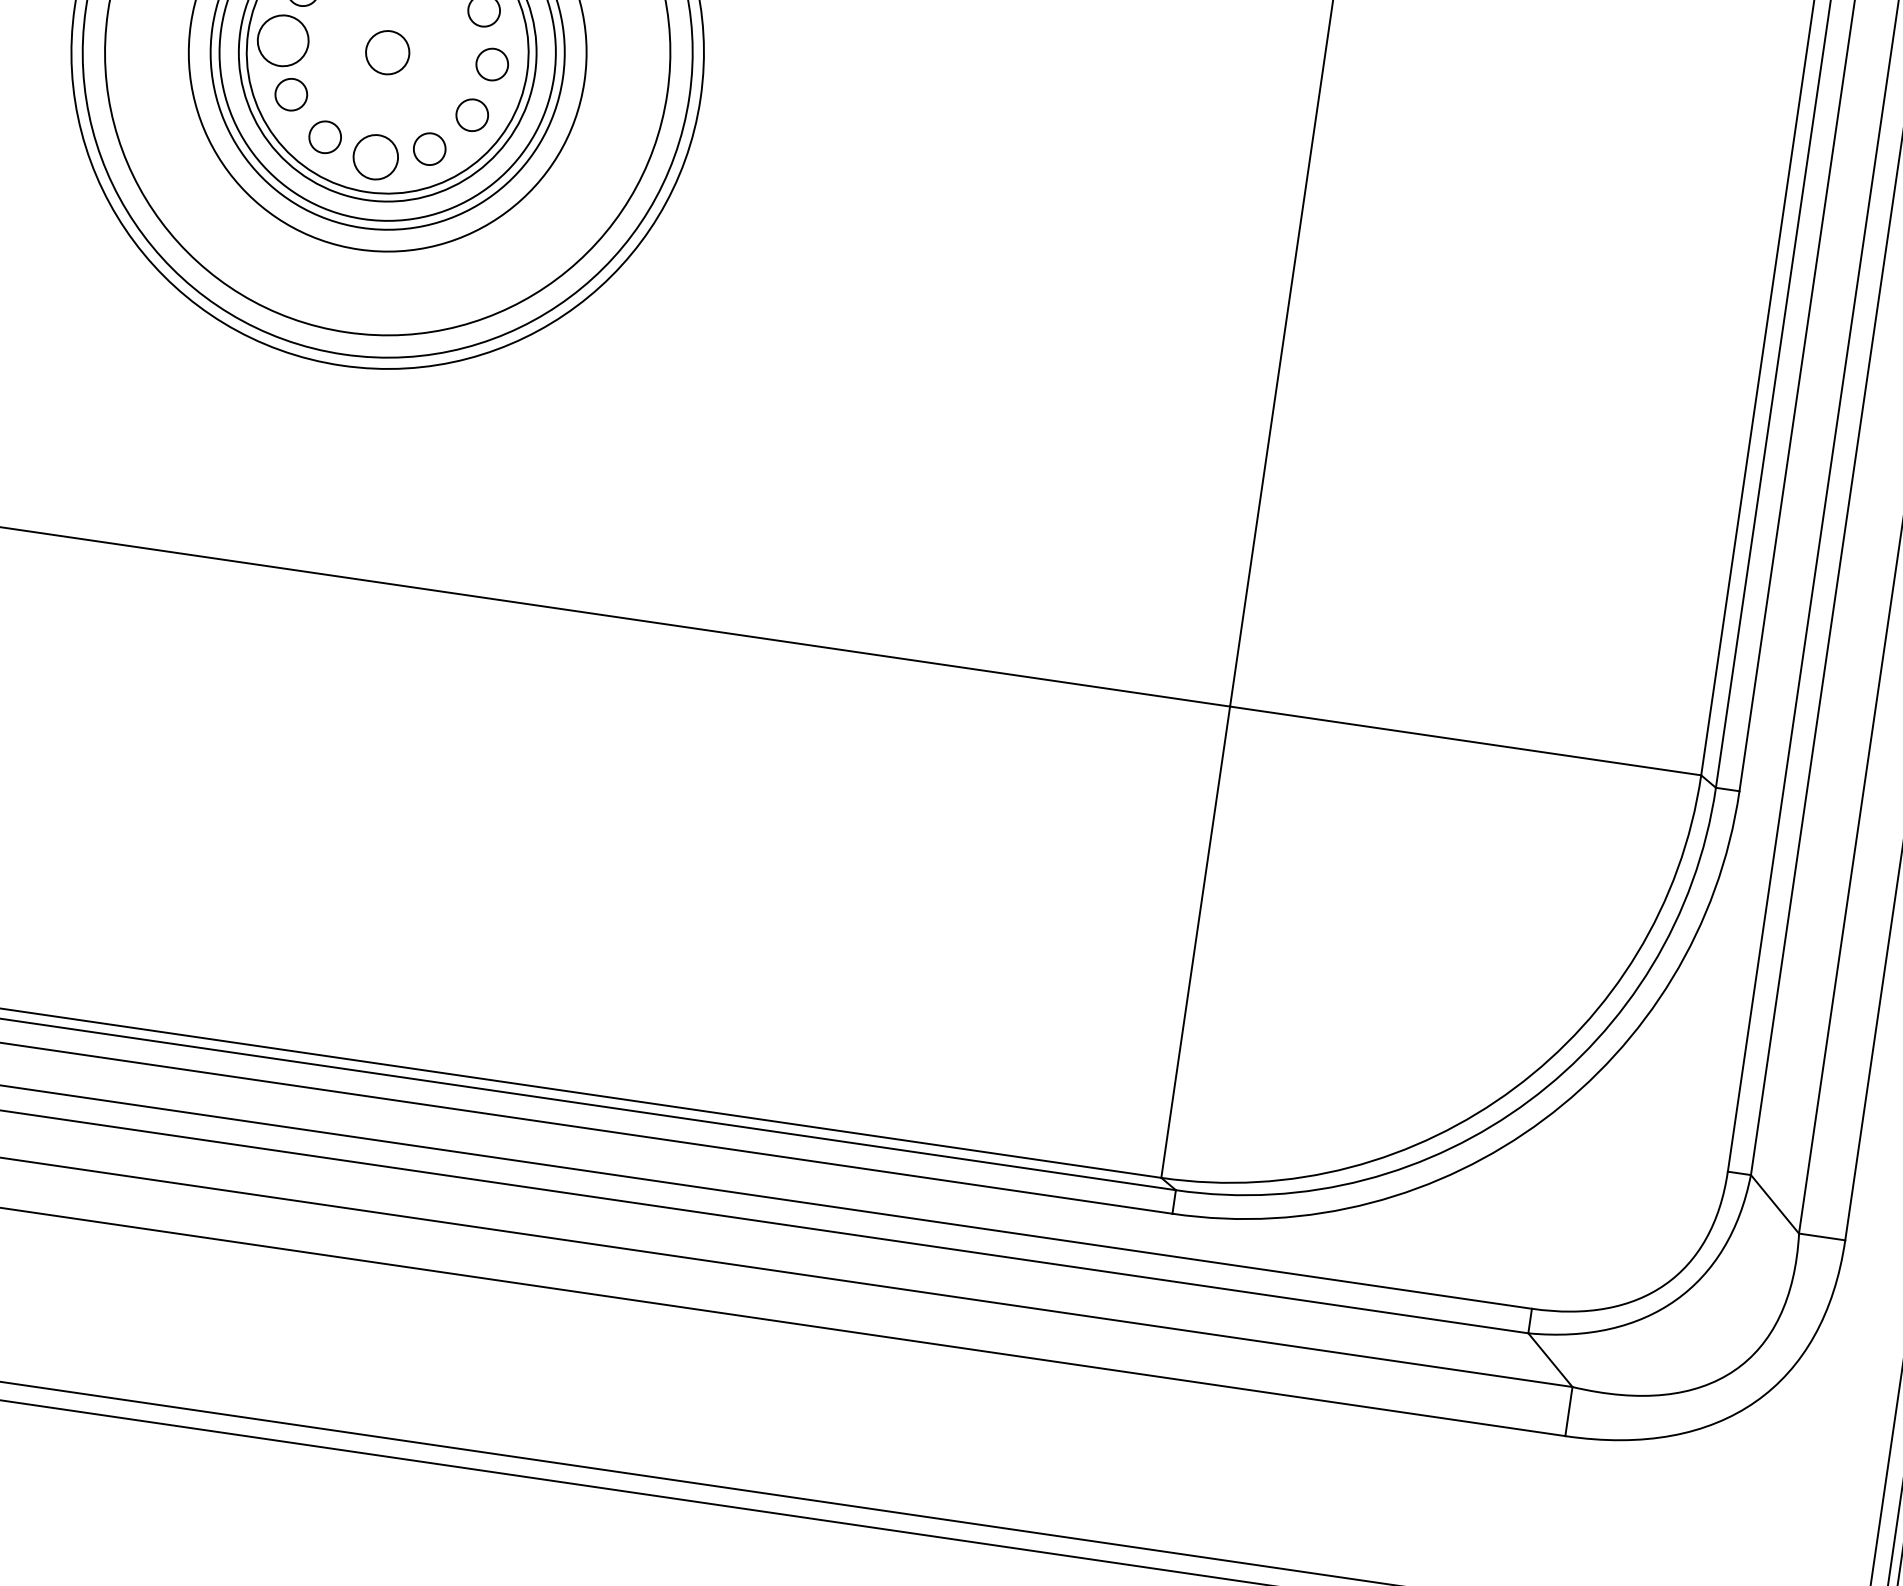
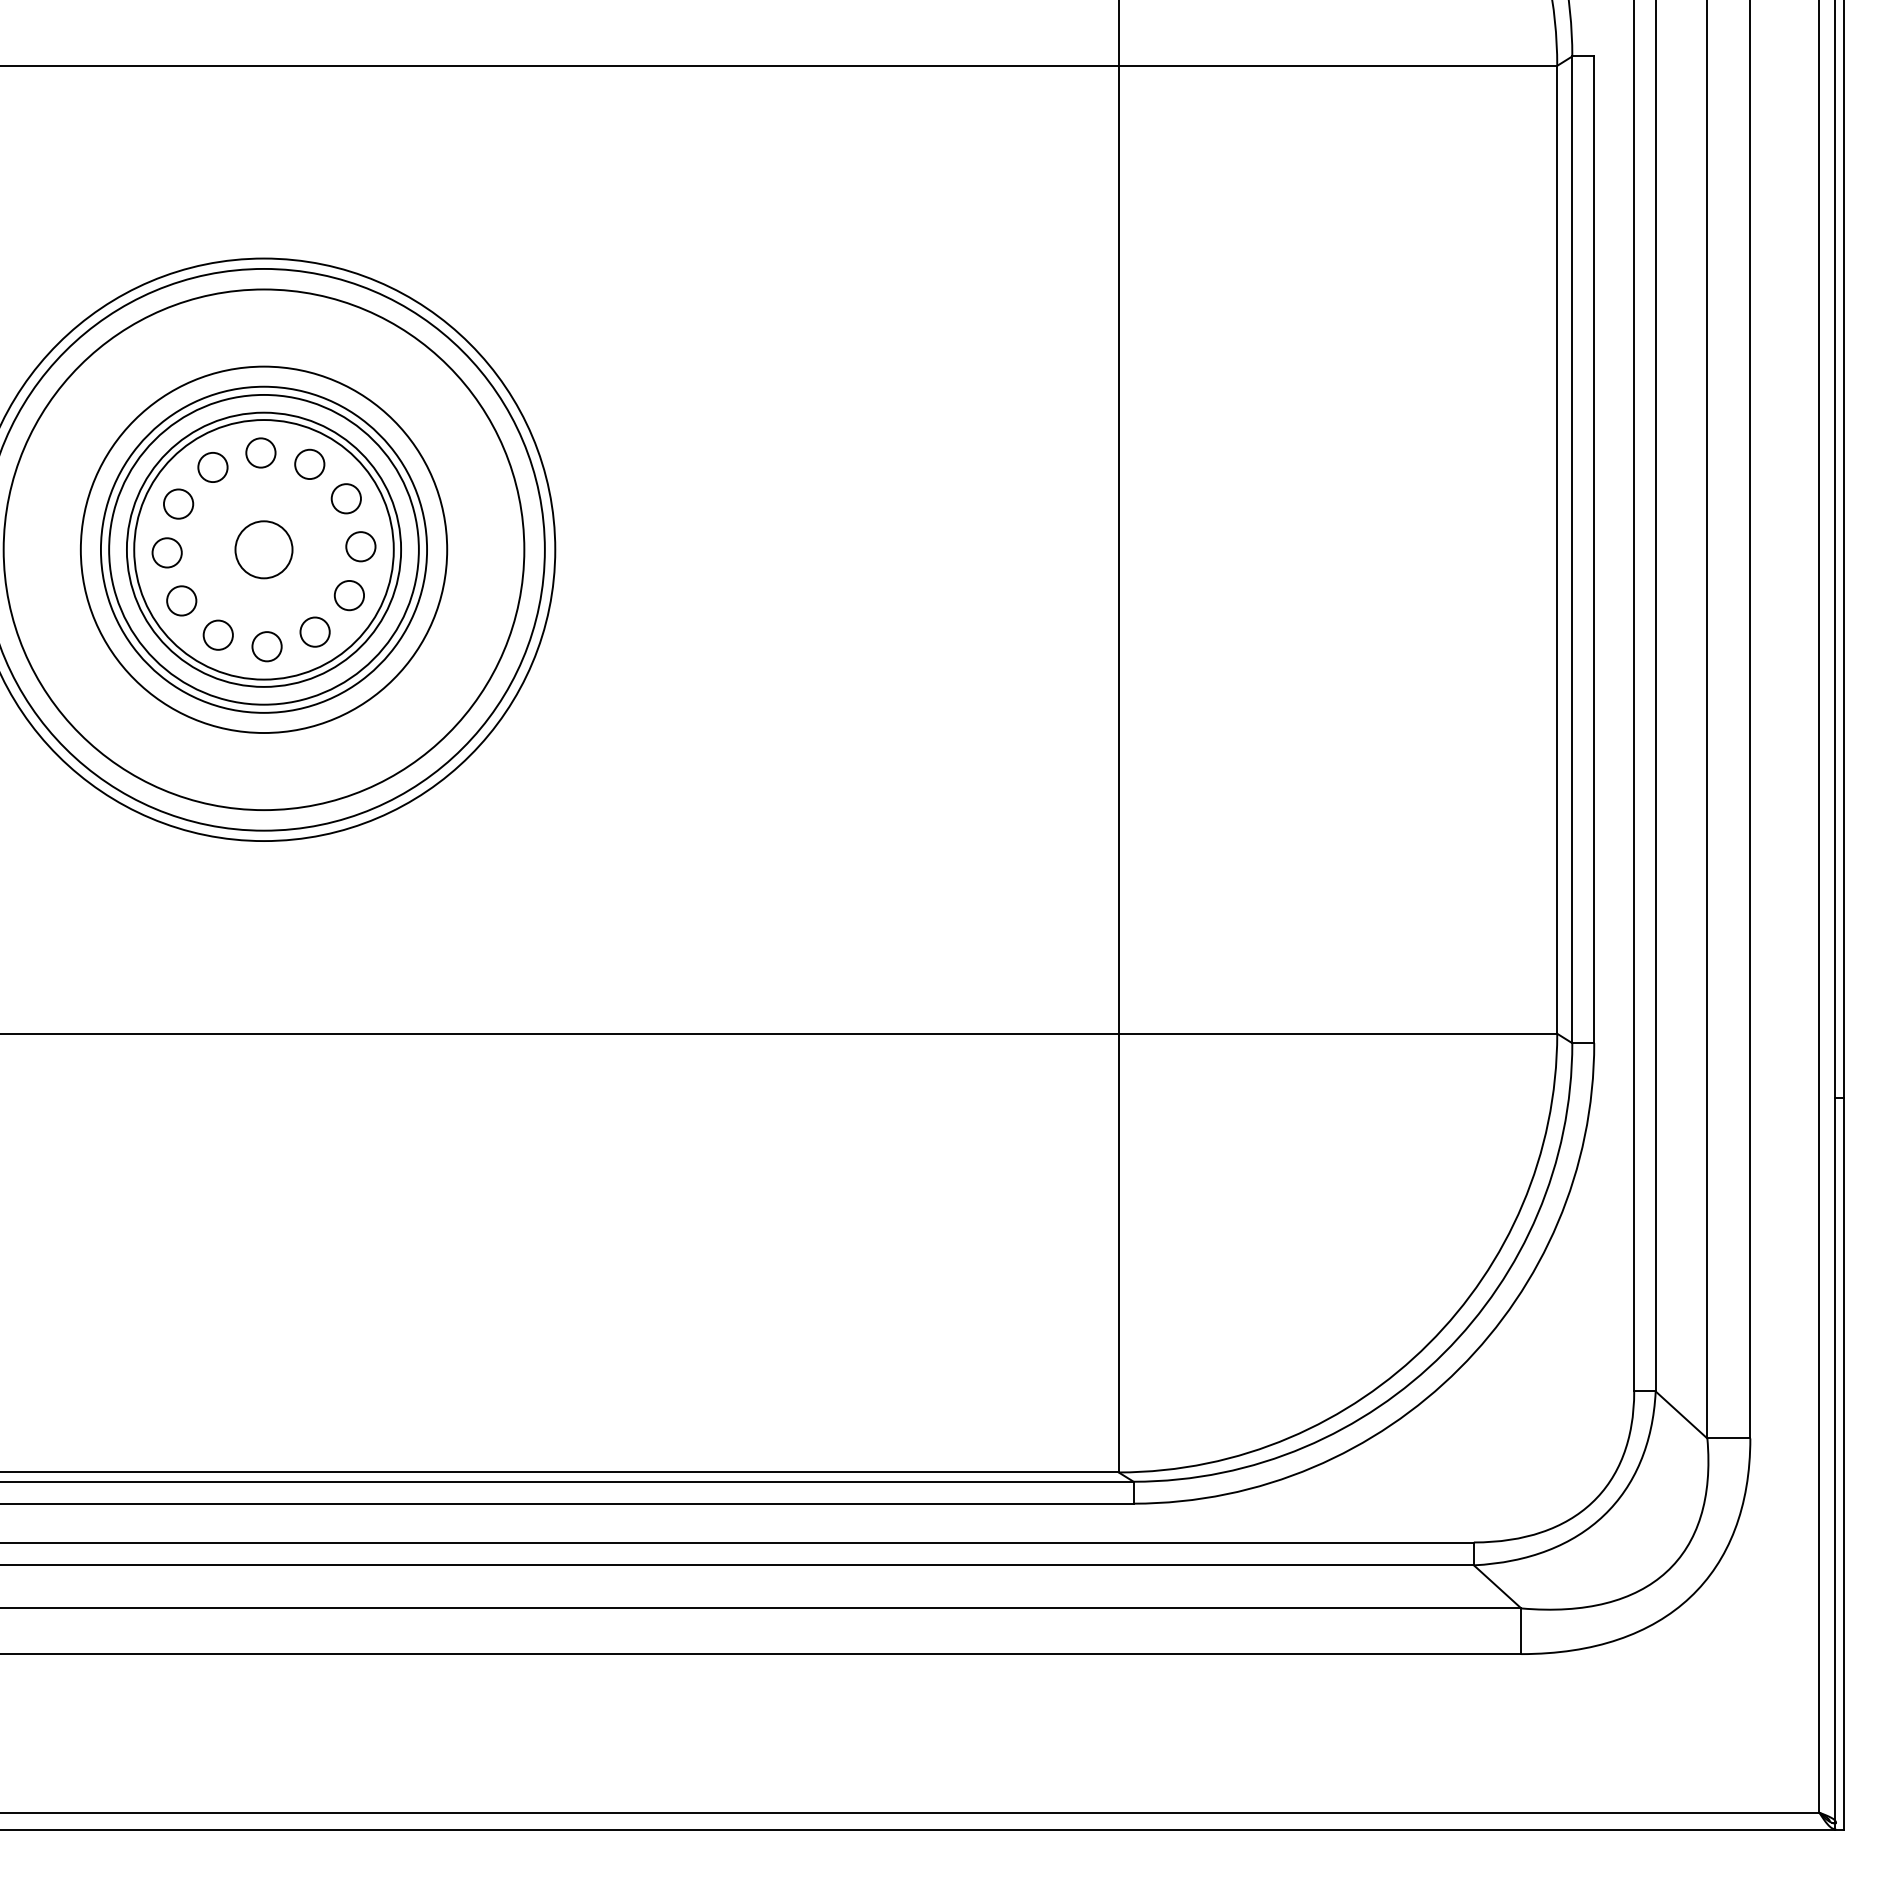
circle: (282, 40) -> (166, 552), size x0.62
circle: (387, 52) -> (263, 549), size x1.43
circle: (375, 156) -> (266, 646), size x0.71

